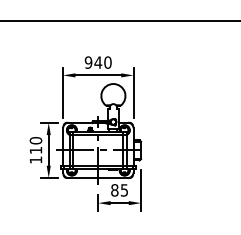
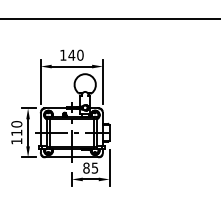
text: (88, 61) -> (63, 54), 940 -> 140

